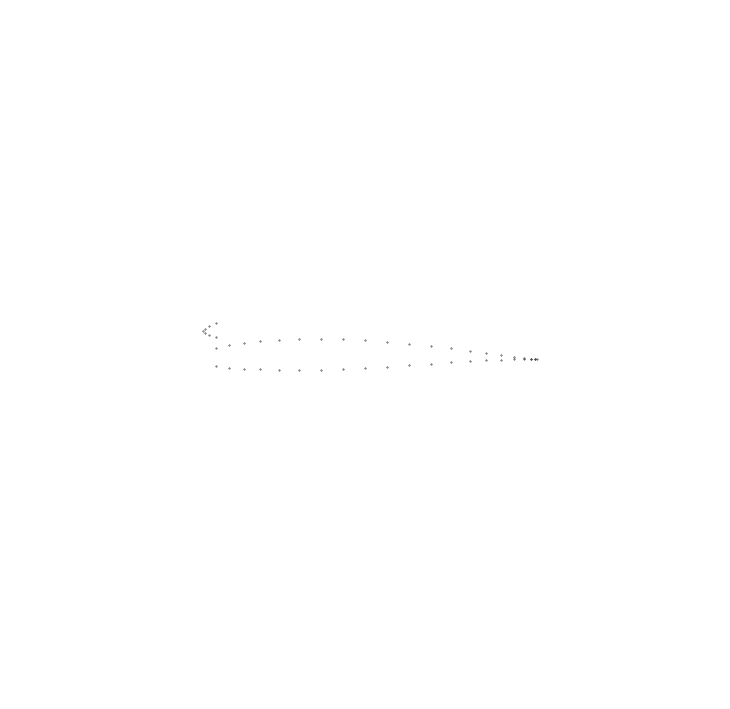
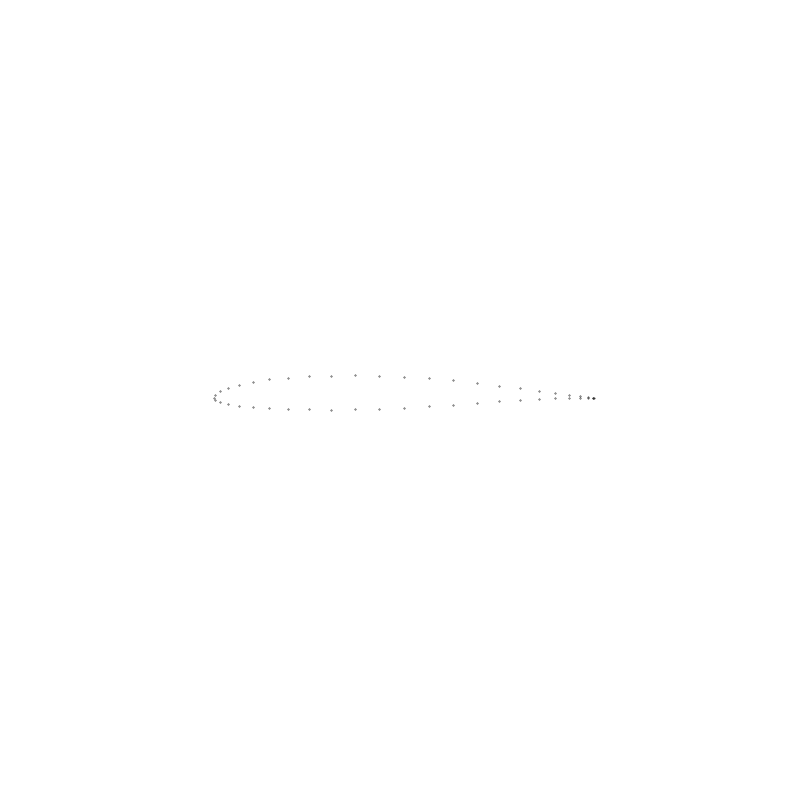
part: (210, 330) -> (221, 396), moved

